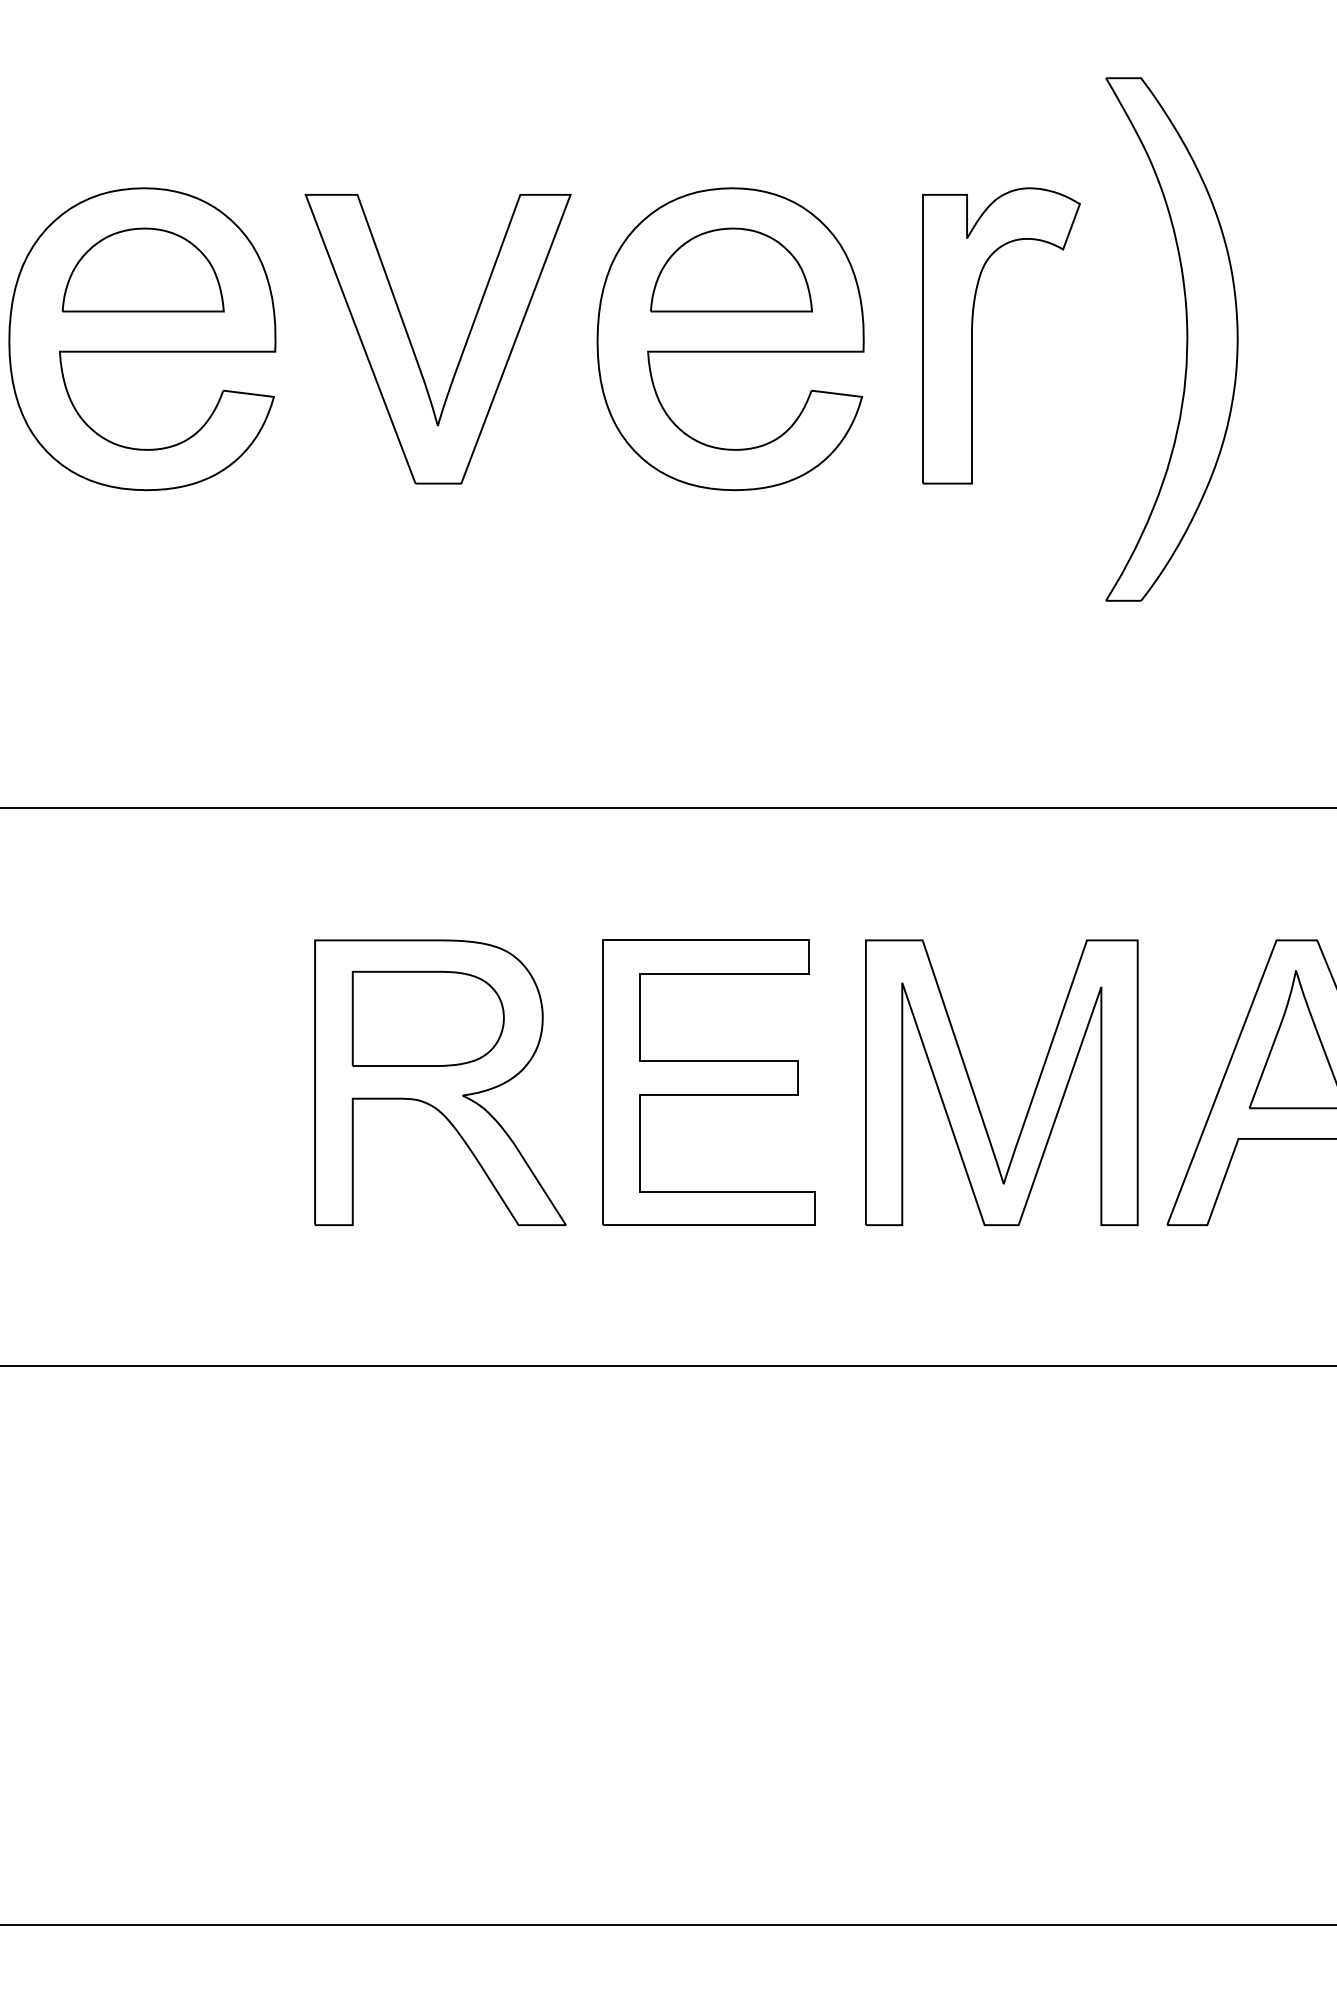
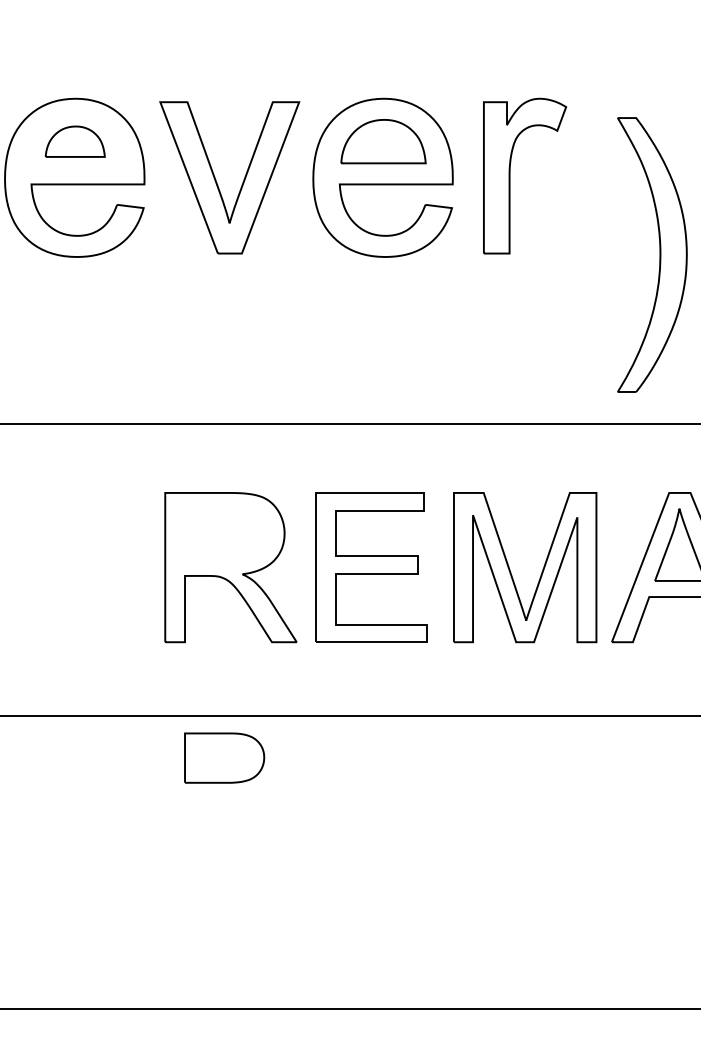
part: (143, 269) -> (75, 141), size x0.7
part: (1185, 338) -> (659, 254), moved
part: (428, 1017) -> (224, 757), moved

